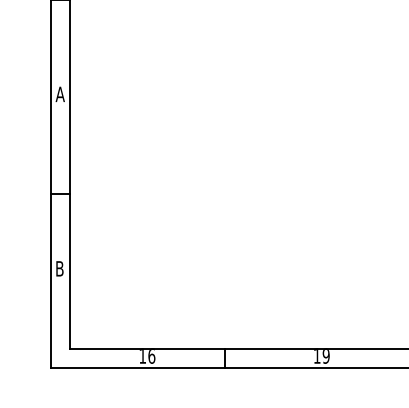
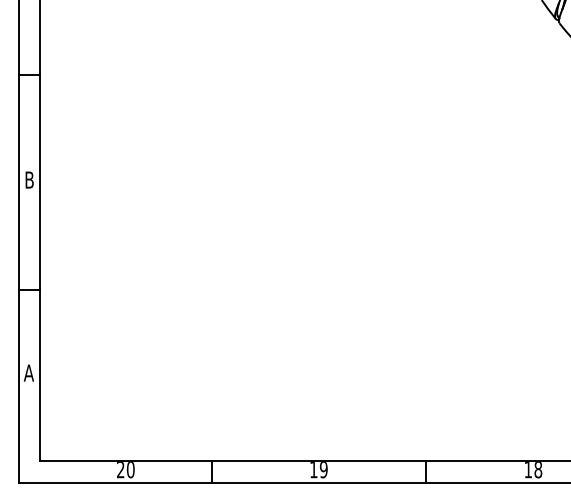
text: (60, 93) -> (29, 179), A -> B
text: (59, 268) -> (28, 372), B -> A
text: (147, 356) -> (125, 470), 16 -> 20

